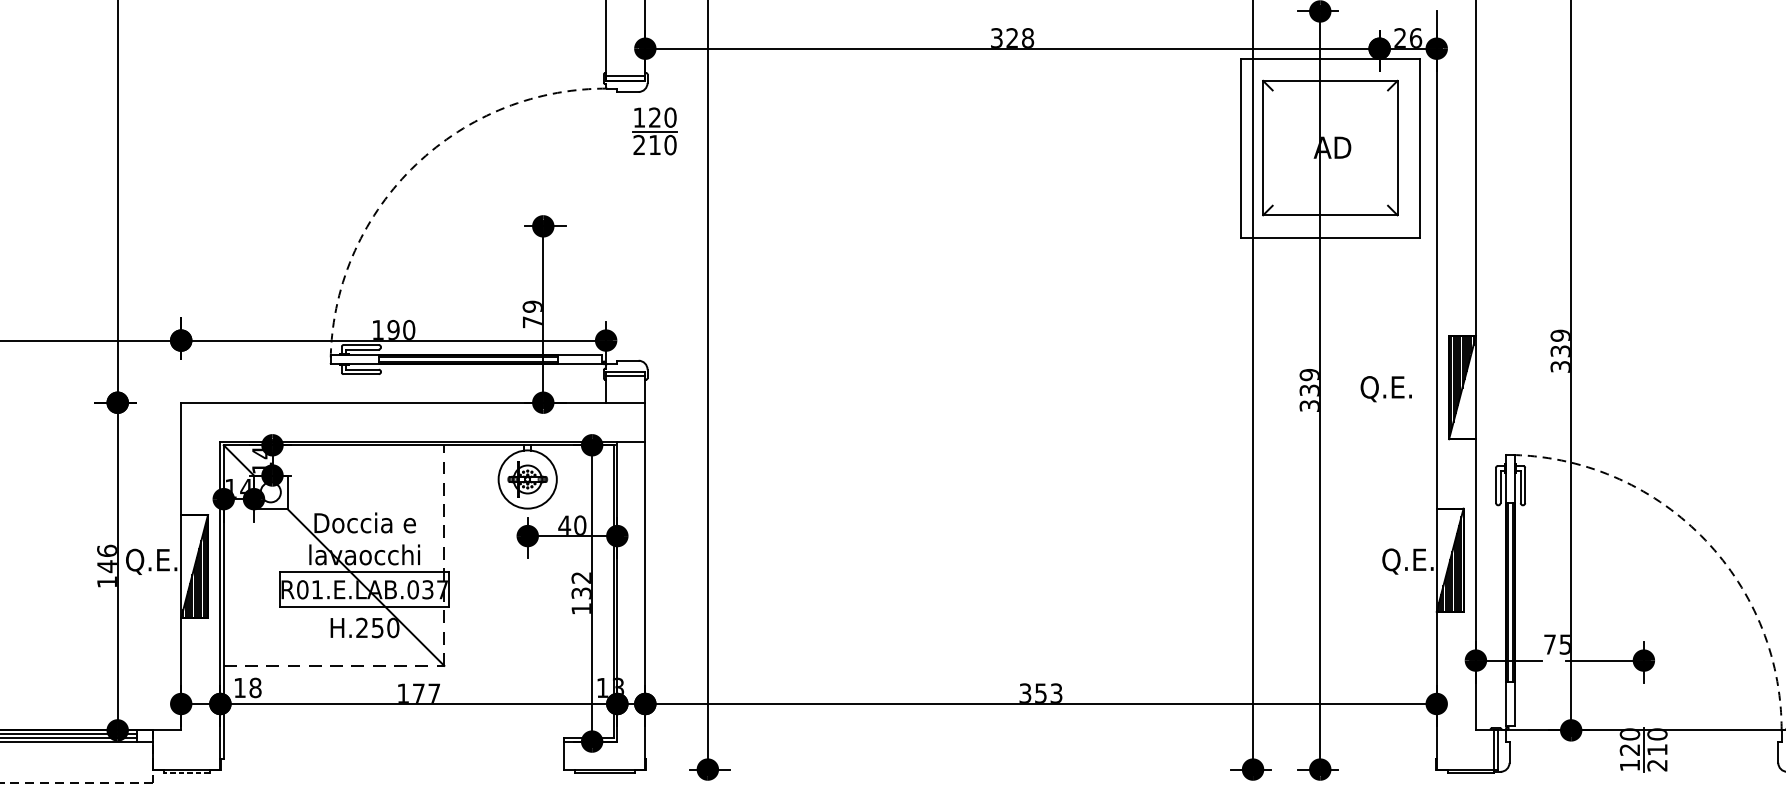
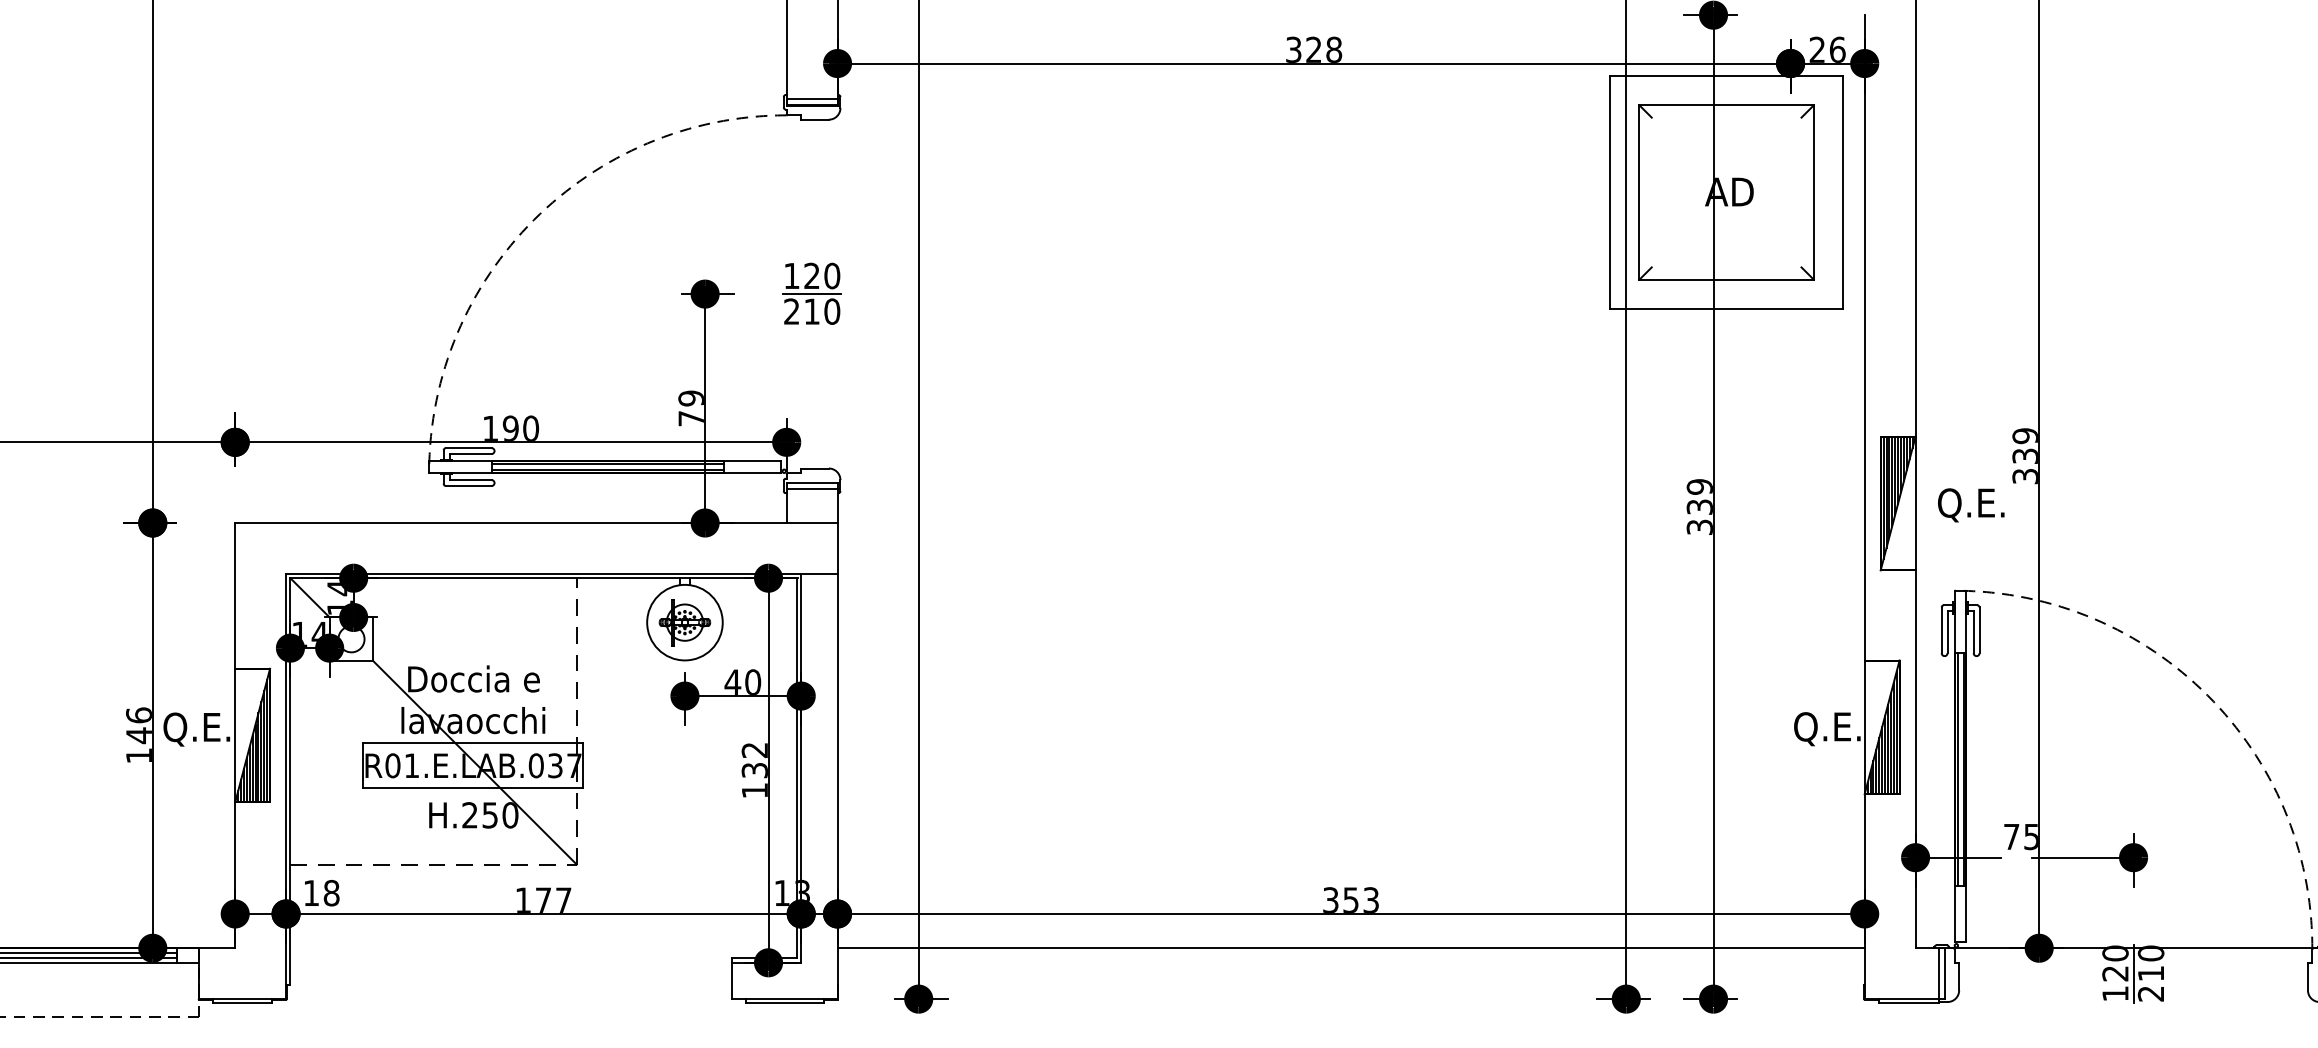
part: (654, 131) -> (811, 293), moved
text: (1386, 389) -> (1971, 505), moved
line: (1040, 730) -> (1350, 948), added
line: (186, 772) -> (242, 1003), dashed -> solid

